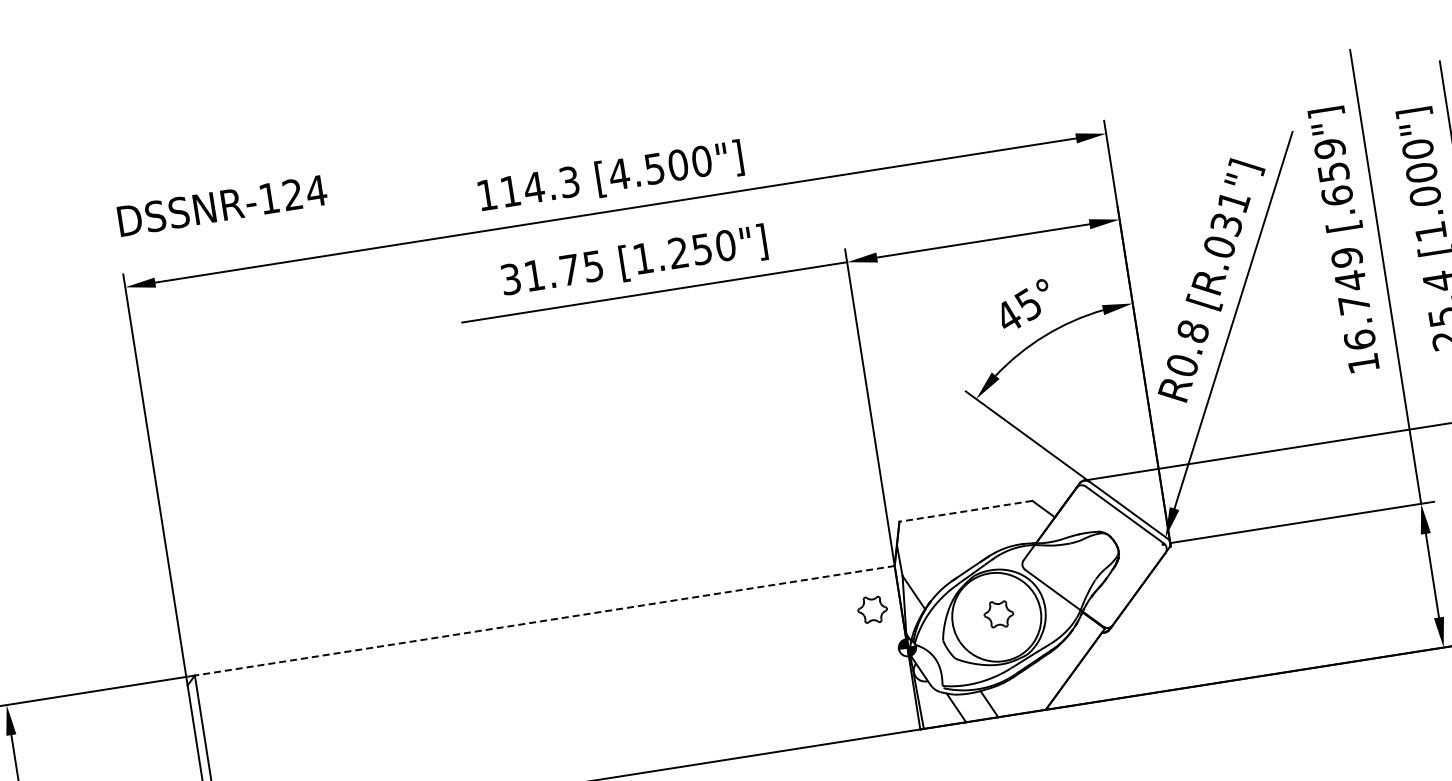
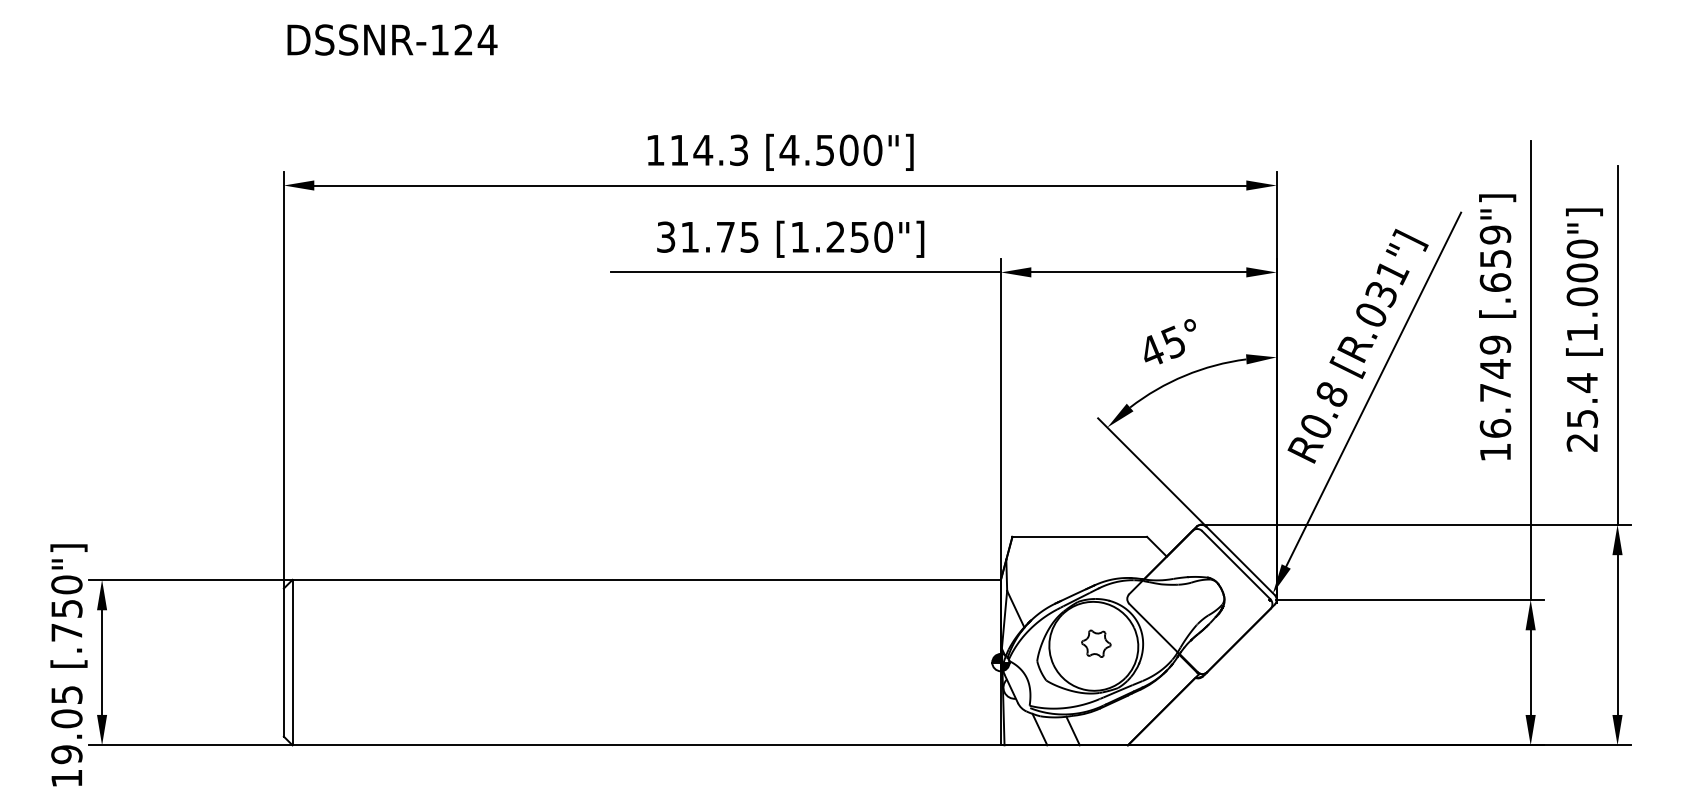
text: (222, 205) -> (392, 39), moved
line: (965, 510) -> (1079, 536), dashed -> solid
part: (872, 609) -> (972, 619), removed
line: (544, 620) -> (646, 579), dashed -> solid

